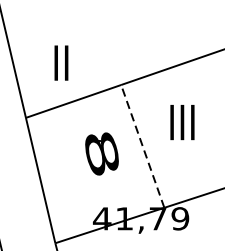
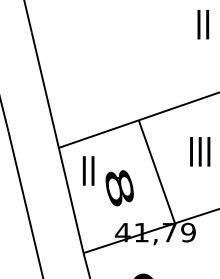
text: (61, 62) -> (88, 170), moved
text: (182, 122) -> (200, 151), moved
line: (142, 145) -> (156, 171), dashed -> solid
part: (101, 154) -> (119, 188), moved

